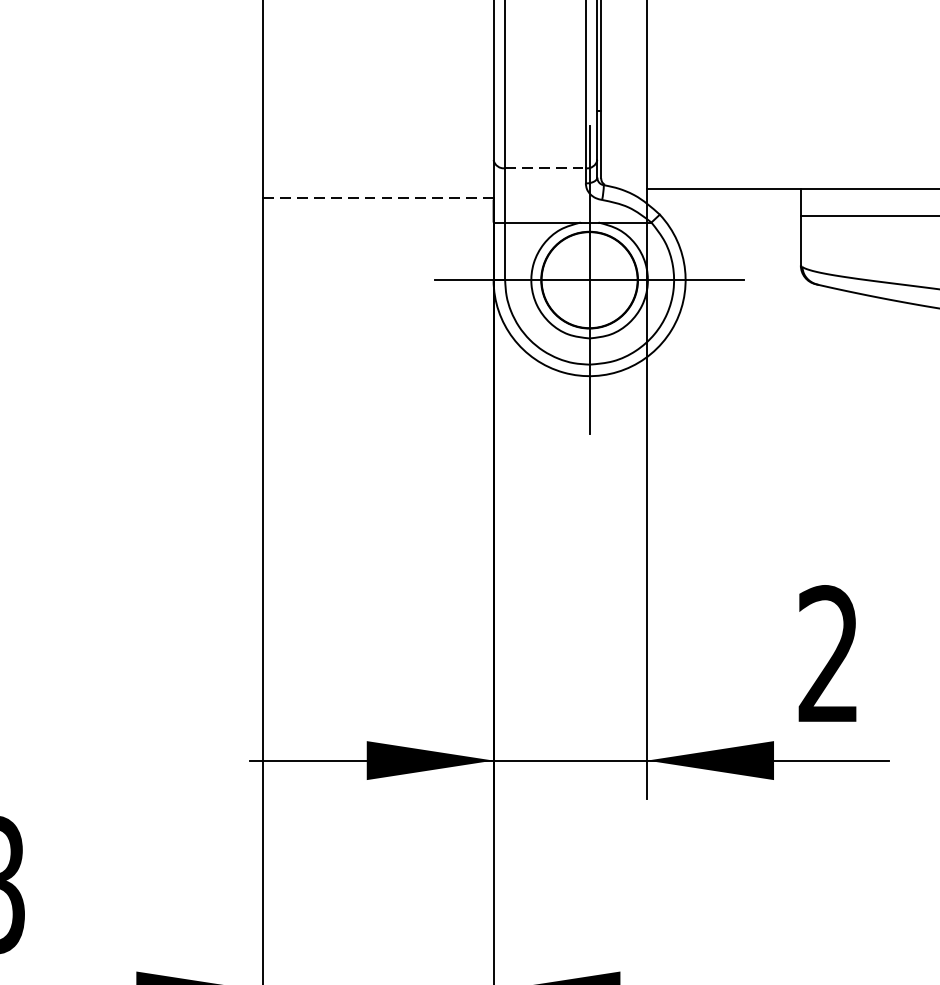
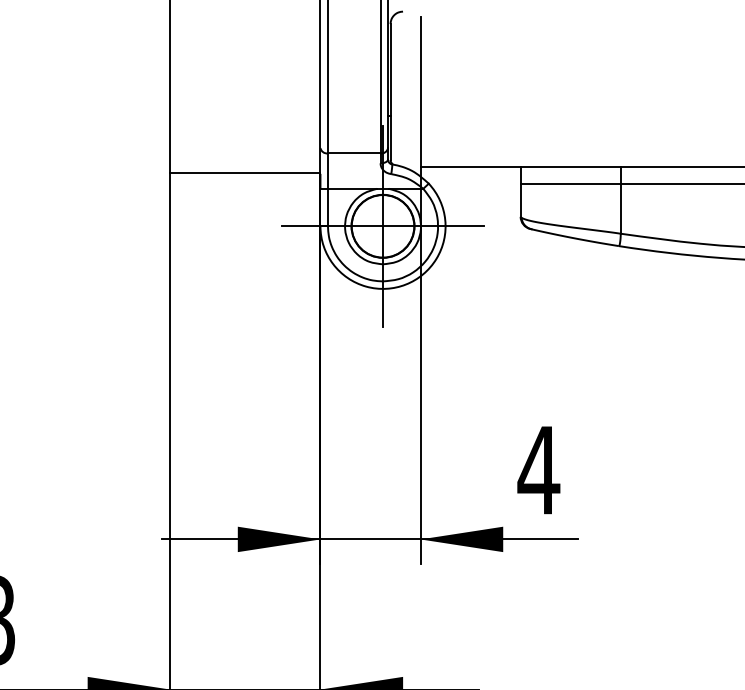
line: (545, 168) -> (354, 153), dashed -> solid
line: (377, 197) -> (244, 172), dashed -> solid
text: (828, 653) -> (538, 469), 2 -> 4

